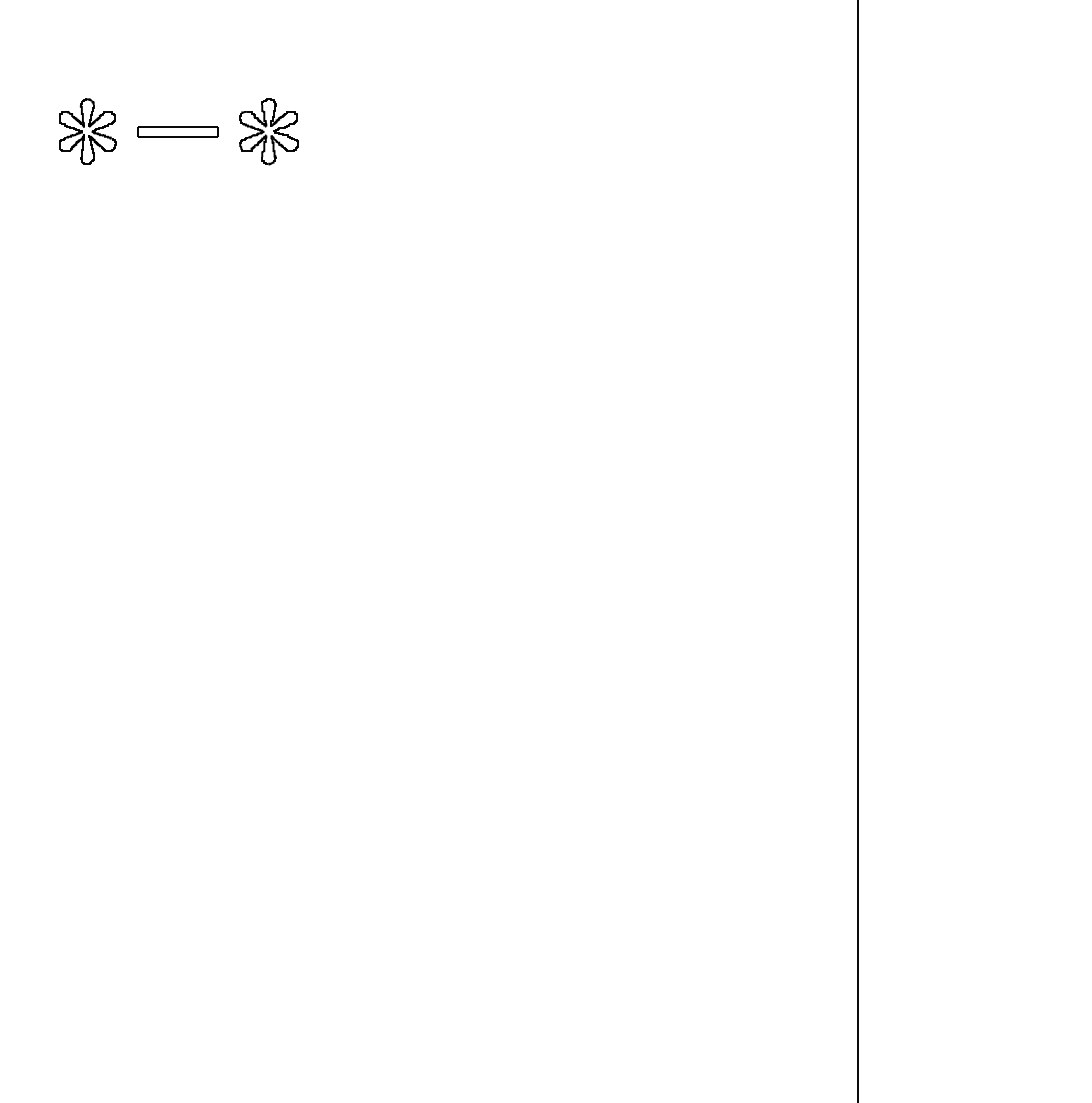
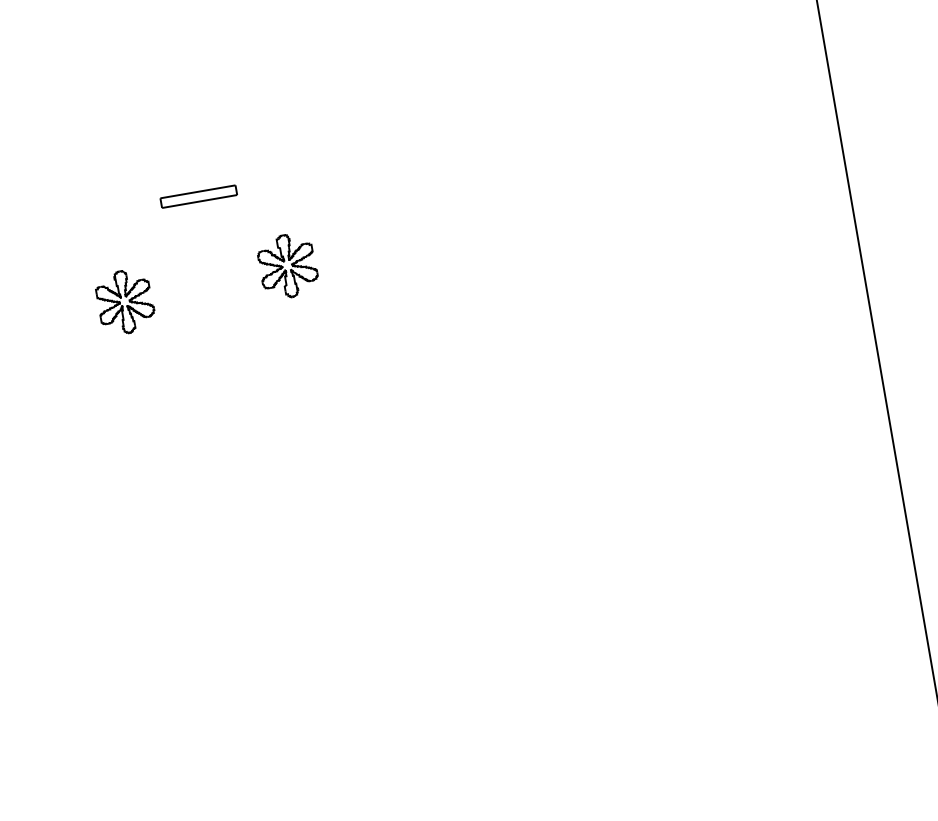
part: (87, 131) -> (124, 301), moved
part: (177, 131) -> (198, 196), moved
part: (268, 131) -> (287, 265), moved

